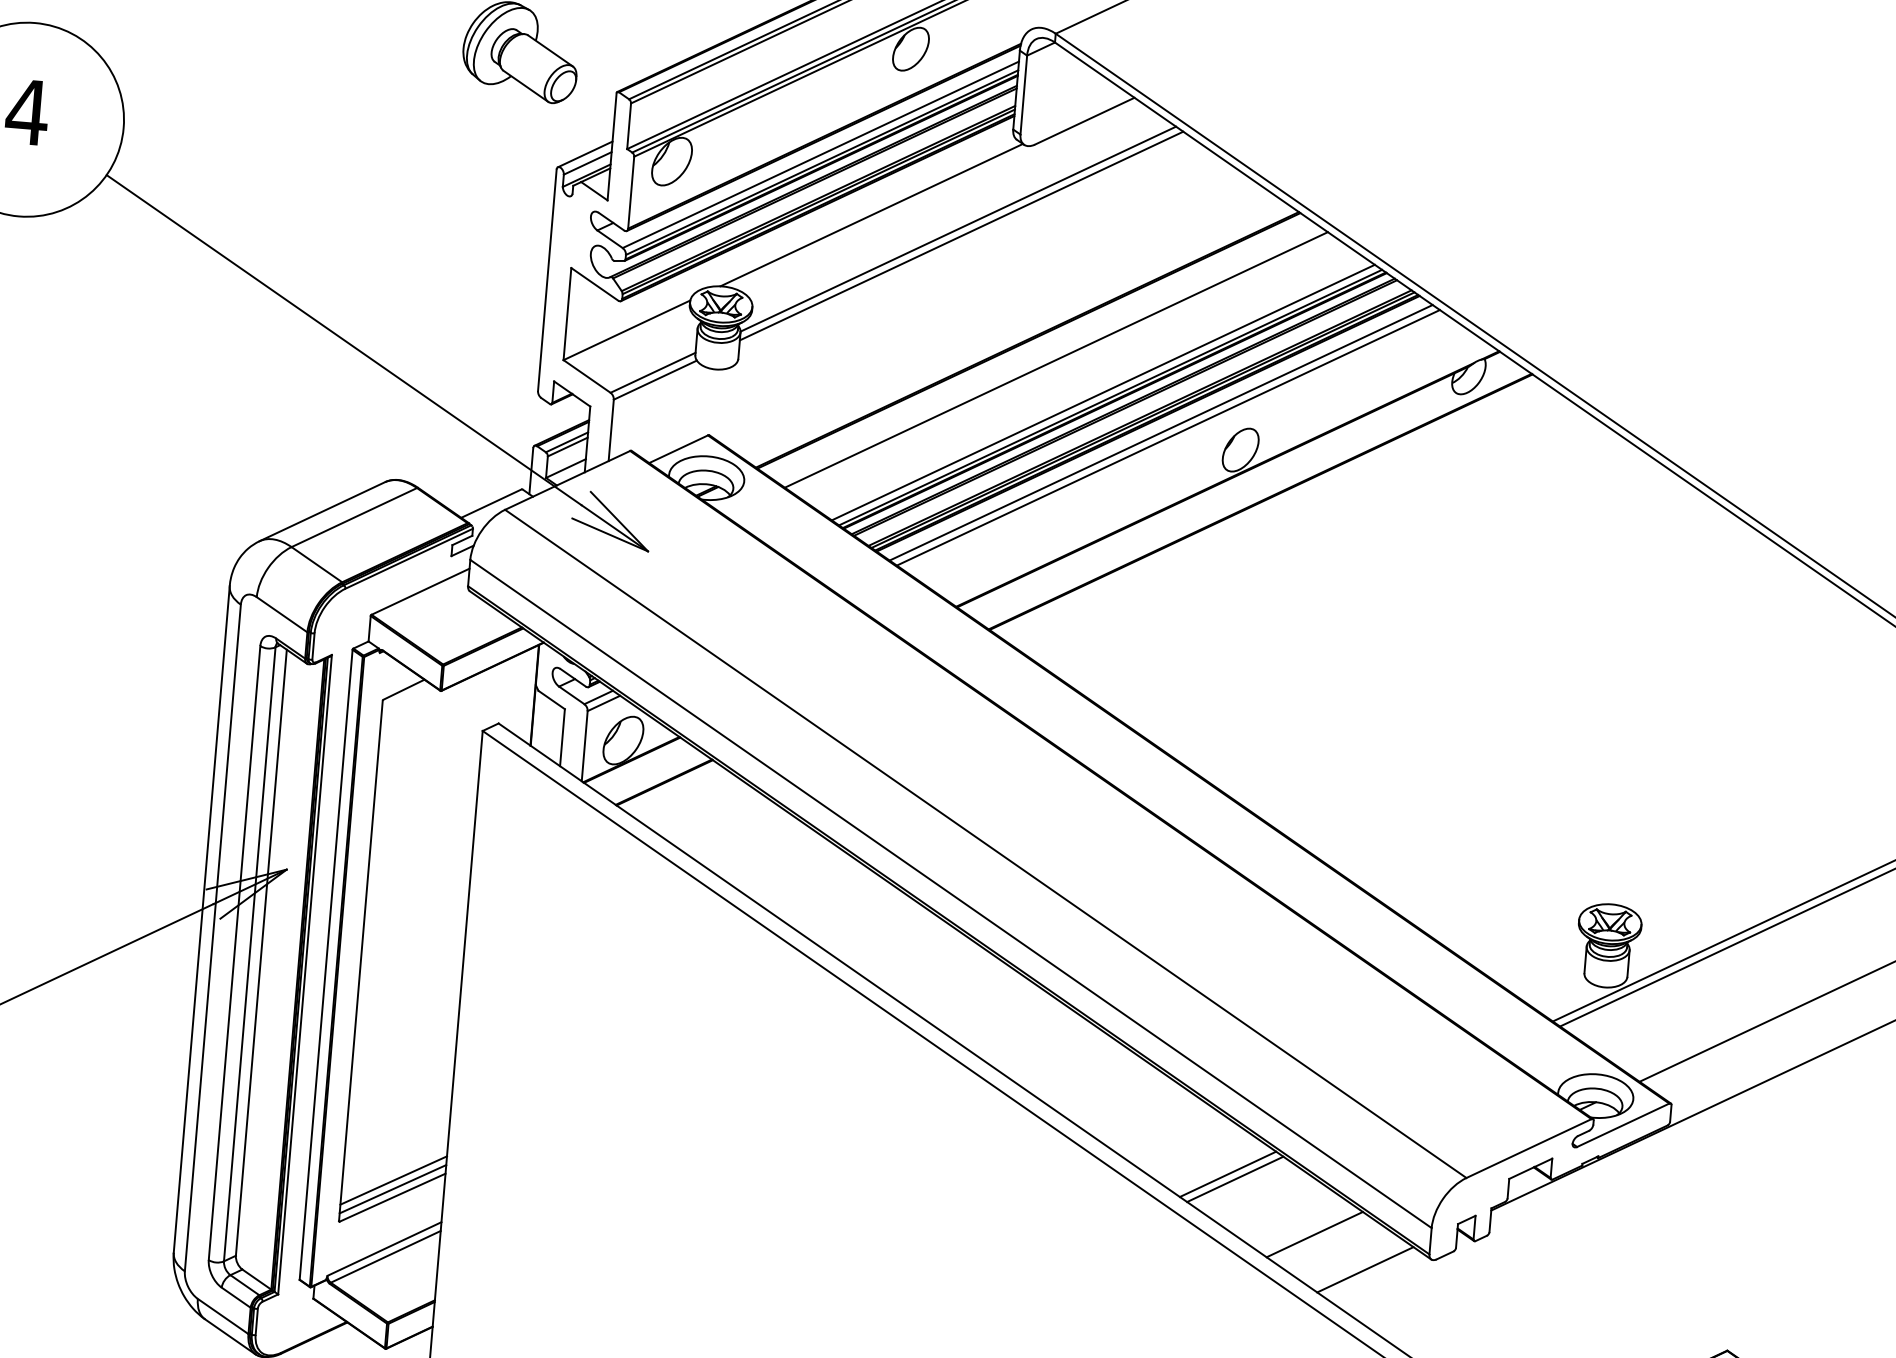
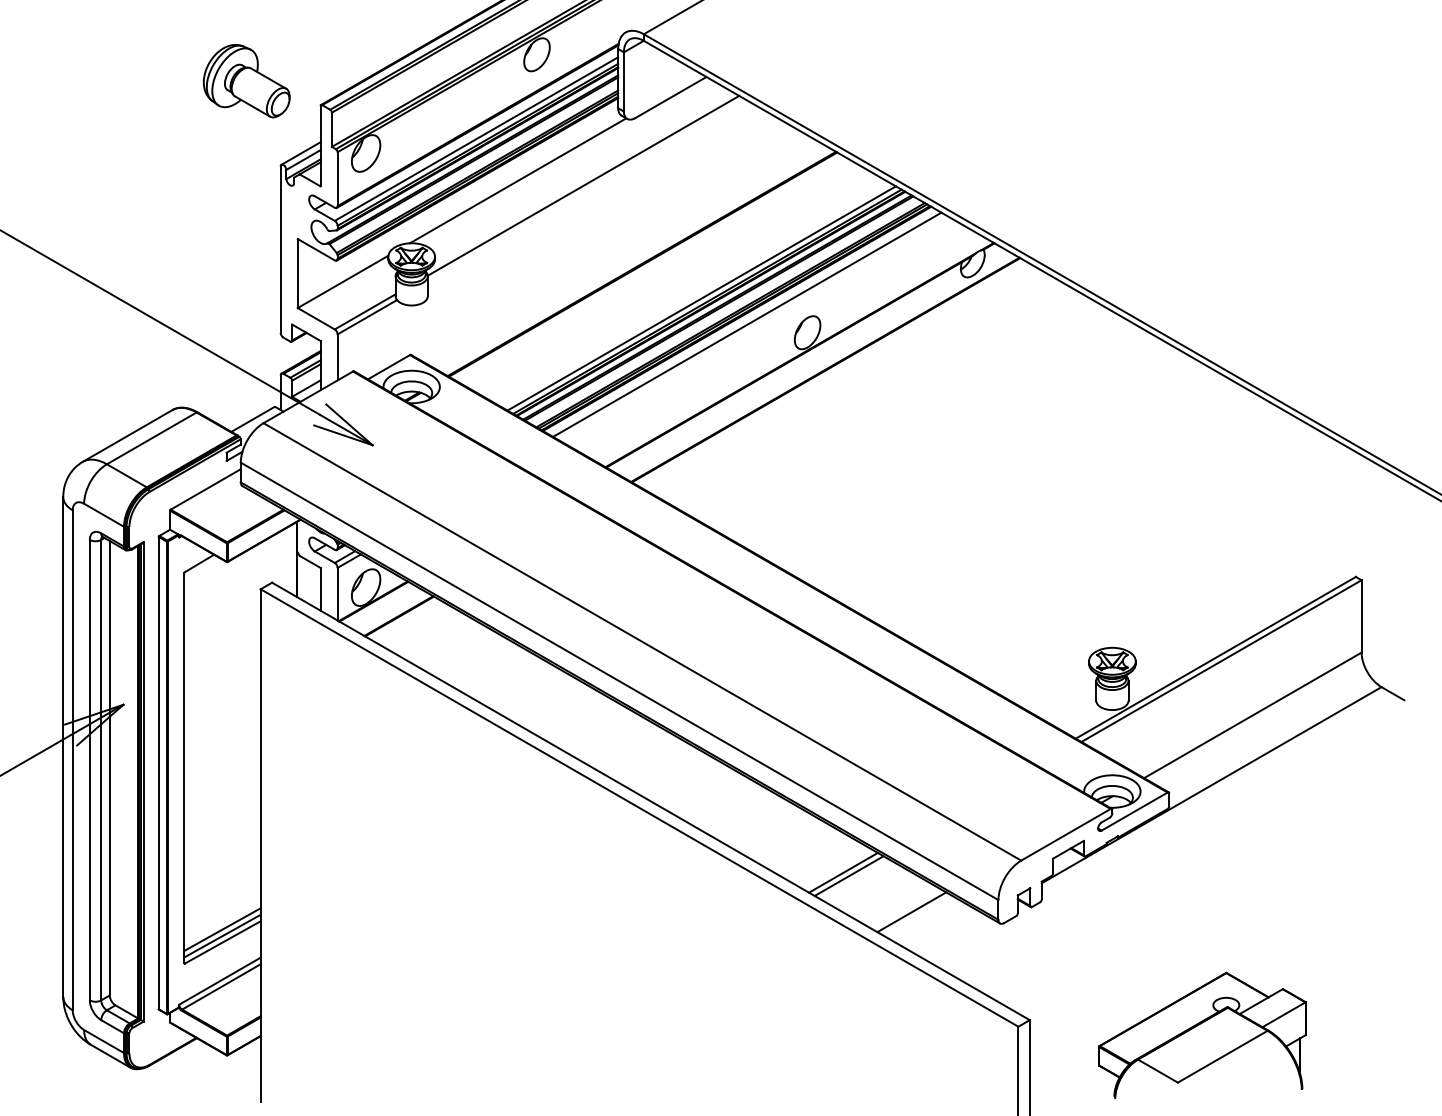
line: (960, 235) -> (585, 190), removed
line: (1056, 360) -> (664, 277), removed
line: (1167, 436) -> (752, 327), removed
line: (1365, 1270) -> (951, 935), removed

